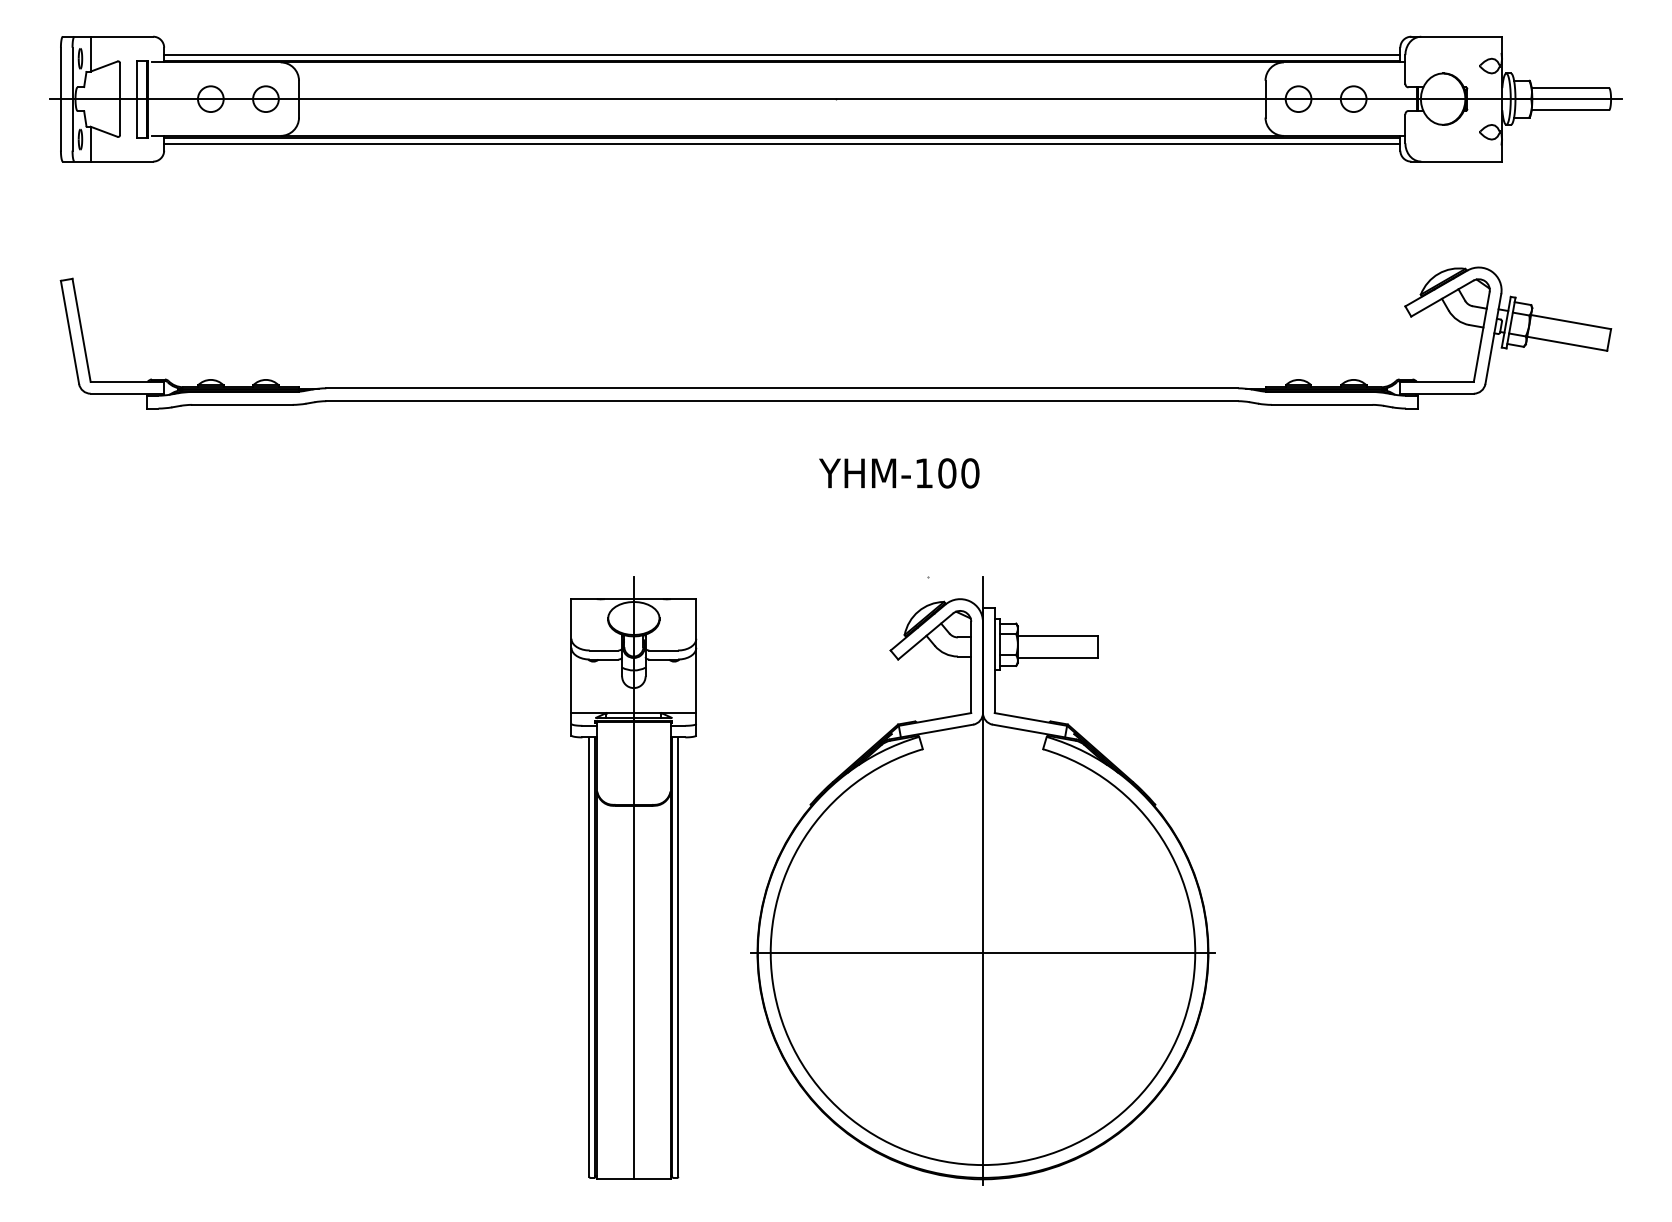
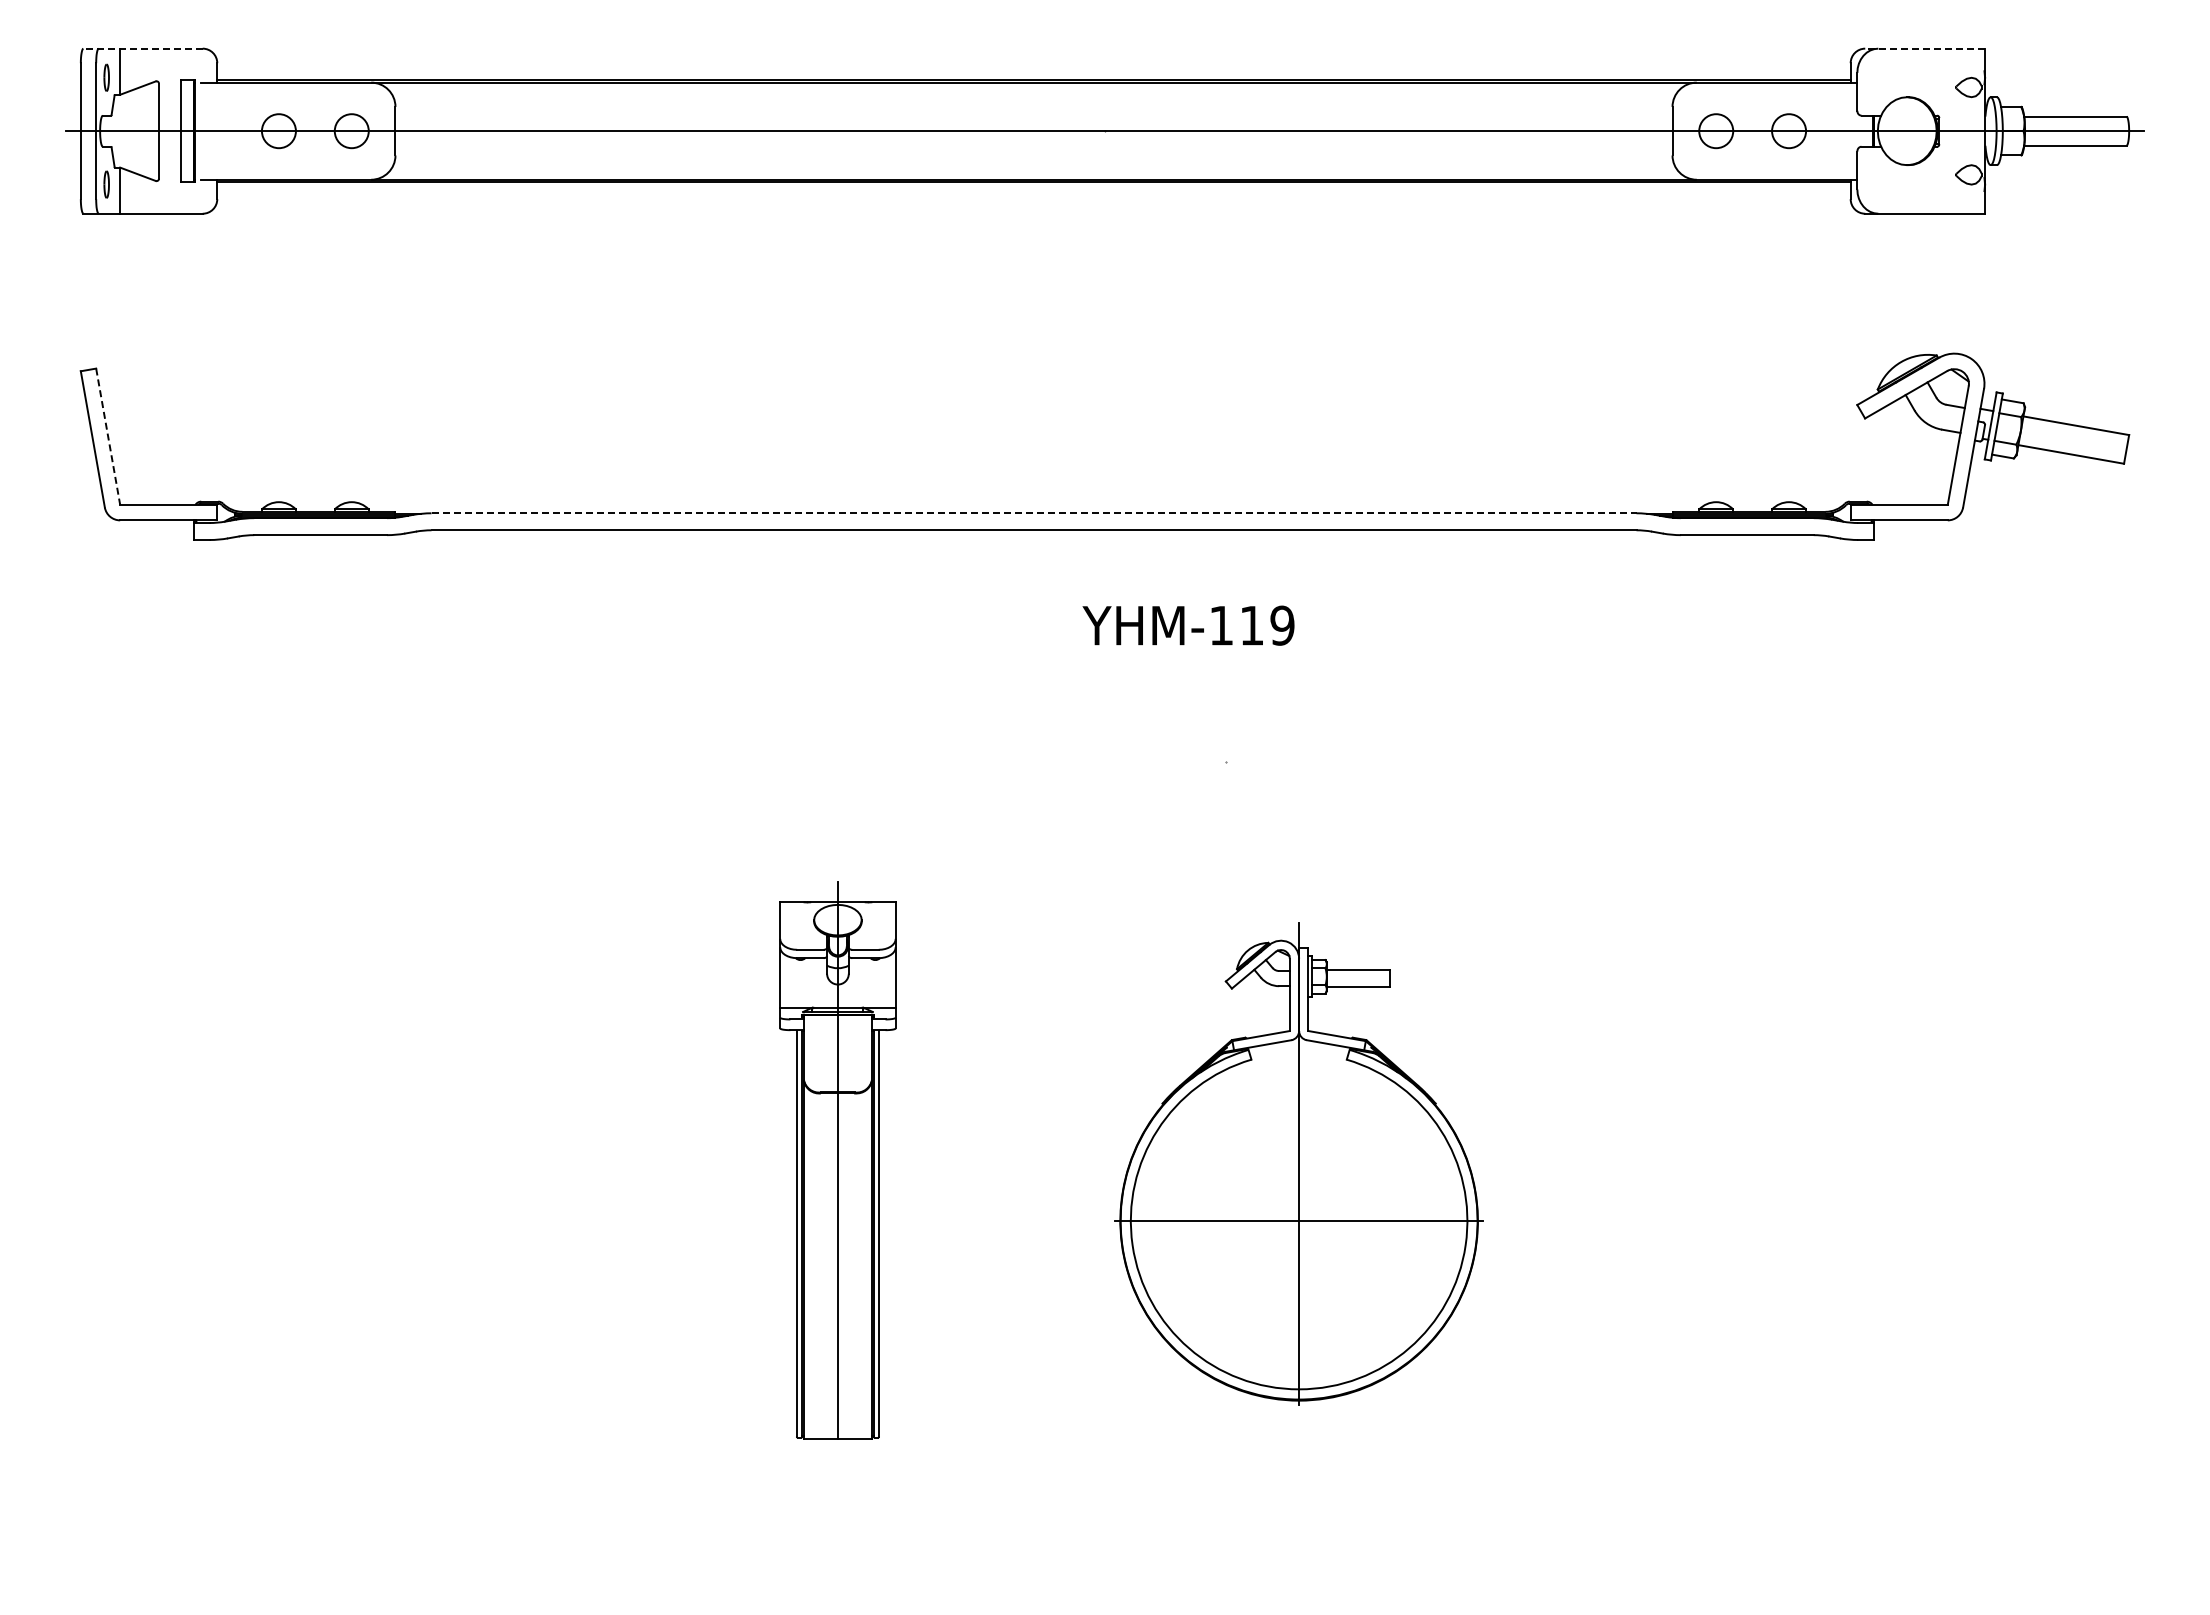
line: (108, 36) -> (143, 48), solid -> dashed
line: (1456, 36) -> (1924, 48), solid -> dashed
line: (781, 54) -> (1033, 72), removed
line: (781, 143) -> (1033, 189), removed
line: (81, 330) -> (108, 437), solid -> dashed
line: (782, 388) -> (1034, 513), solid -> dashed
text: (958, 473) -> (1267, 625), YHM-100 -> YHM-119
part: (633, 877) -> (837, 1159), size x0.7
part: (982, 880) -> (1298, 1163), size x0.6

